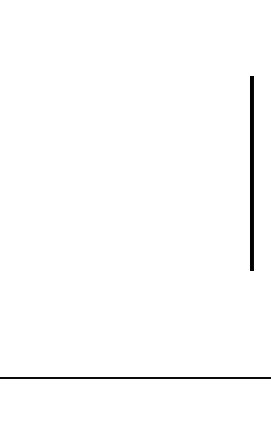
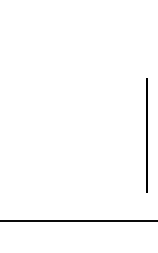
line: (251, 174) -> (146, 135), moved

